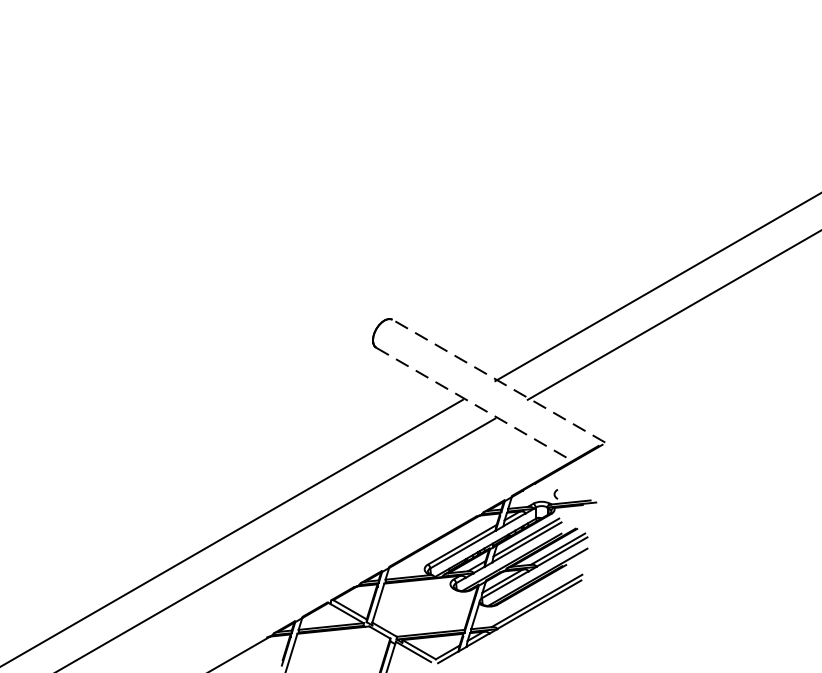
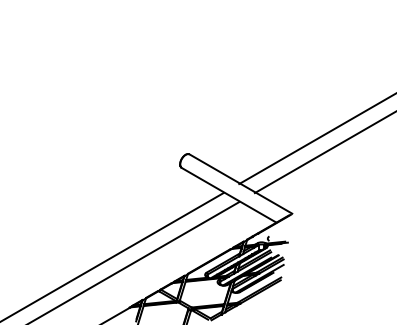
line: (497, 379) -> (240, 183), dashed -> solid
line: (475, 404) -> (229, 195), dashed -> solid

